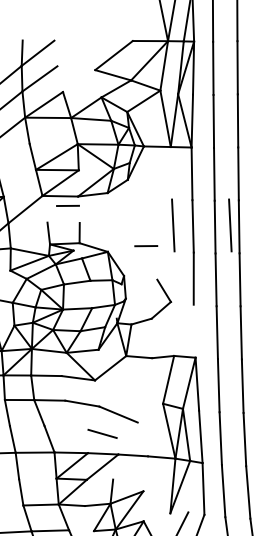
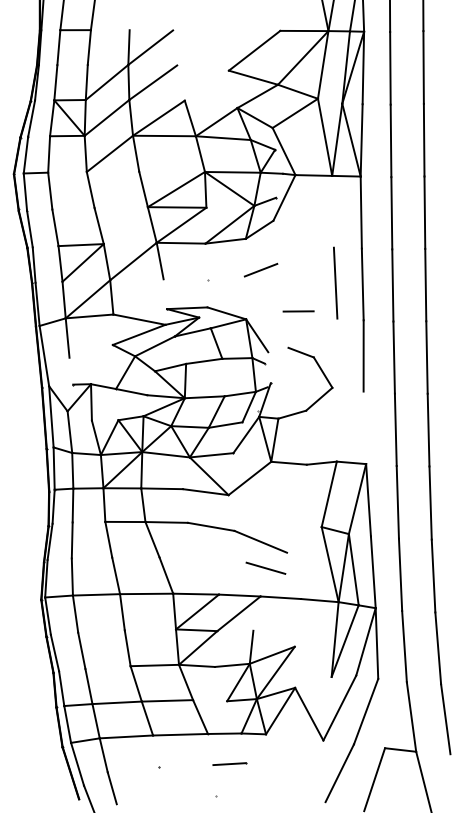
line: (67, 205) -> (191, 256), removed
line: (44, 208) -> (159, 260), added
line: (118, 215) -> (260, 269), added
line: (230, 224) -> (413, 282), removed
line: (147, 276) -> (300, 352), added
line: (102, 433) -> (265, 567), moved
line: (195, 487) -> (365, 641), added

